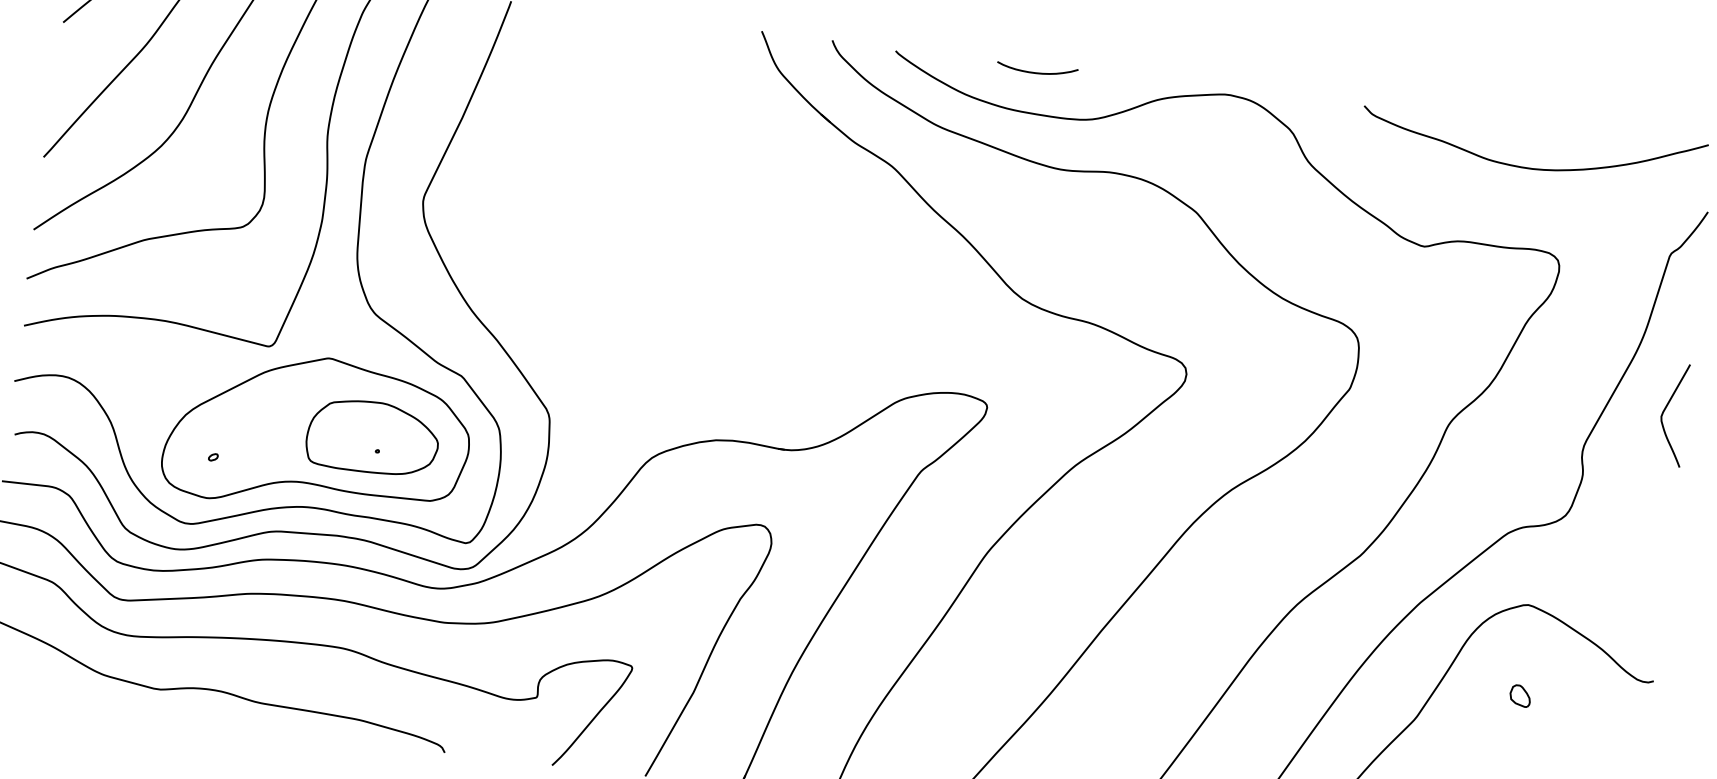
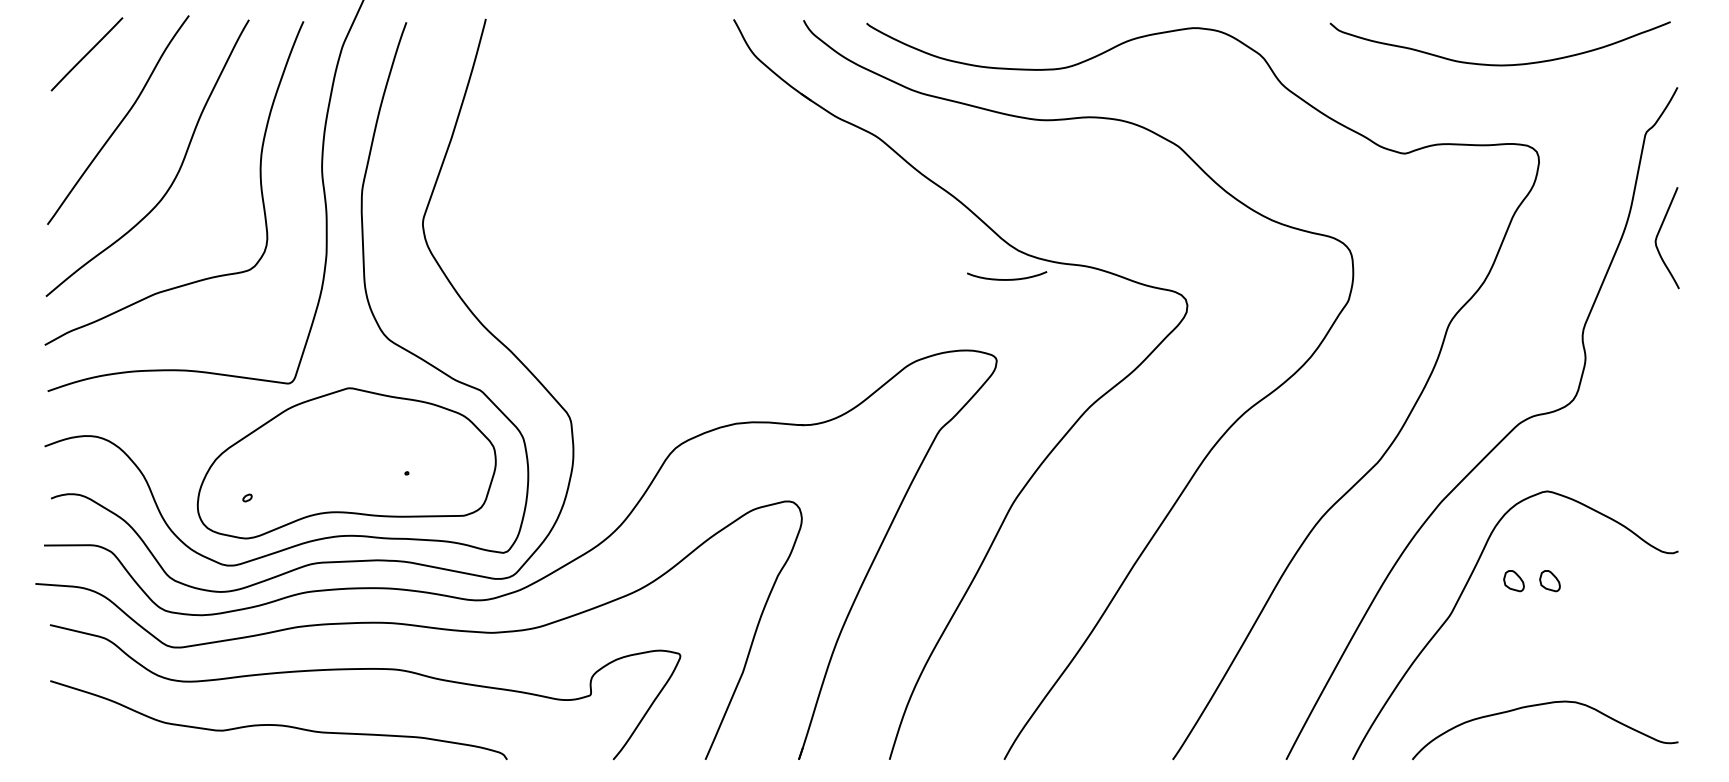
curve: (1037, 72) -> (1007, 279), moved
curve: (1665, 411) -> (1658, 235), moved
part: (372, 437) -> (400, 460), removed
part: (1483, 692) -> (1513, 581), added

